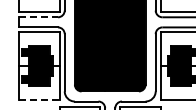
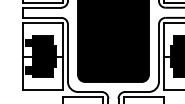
line: (39, 17) -> (42, 7), dashed -> solid
line: (39, 99) -> (42, 89), dashed -> solid

